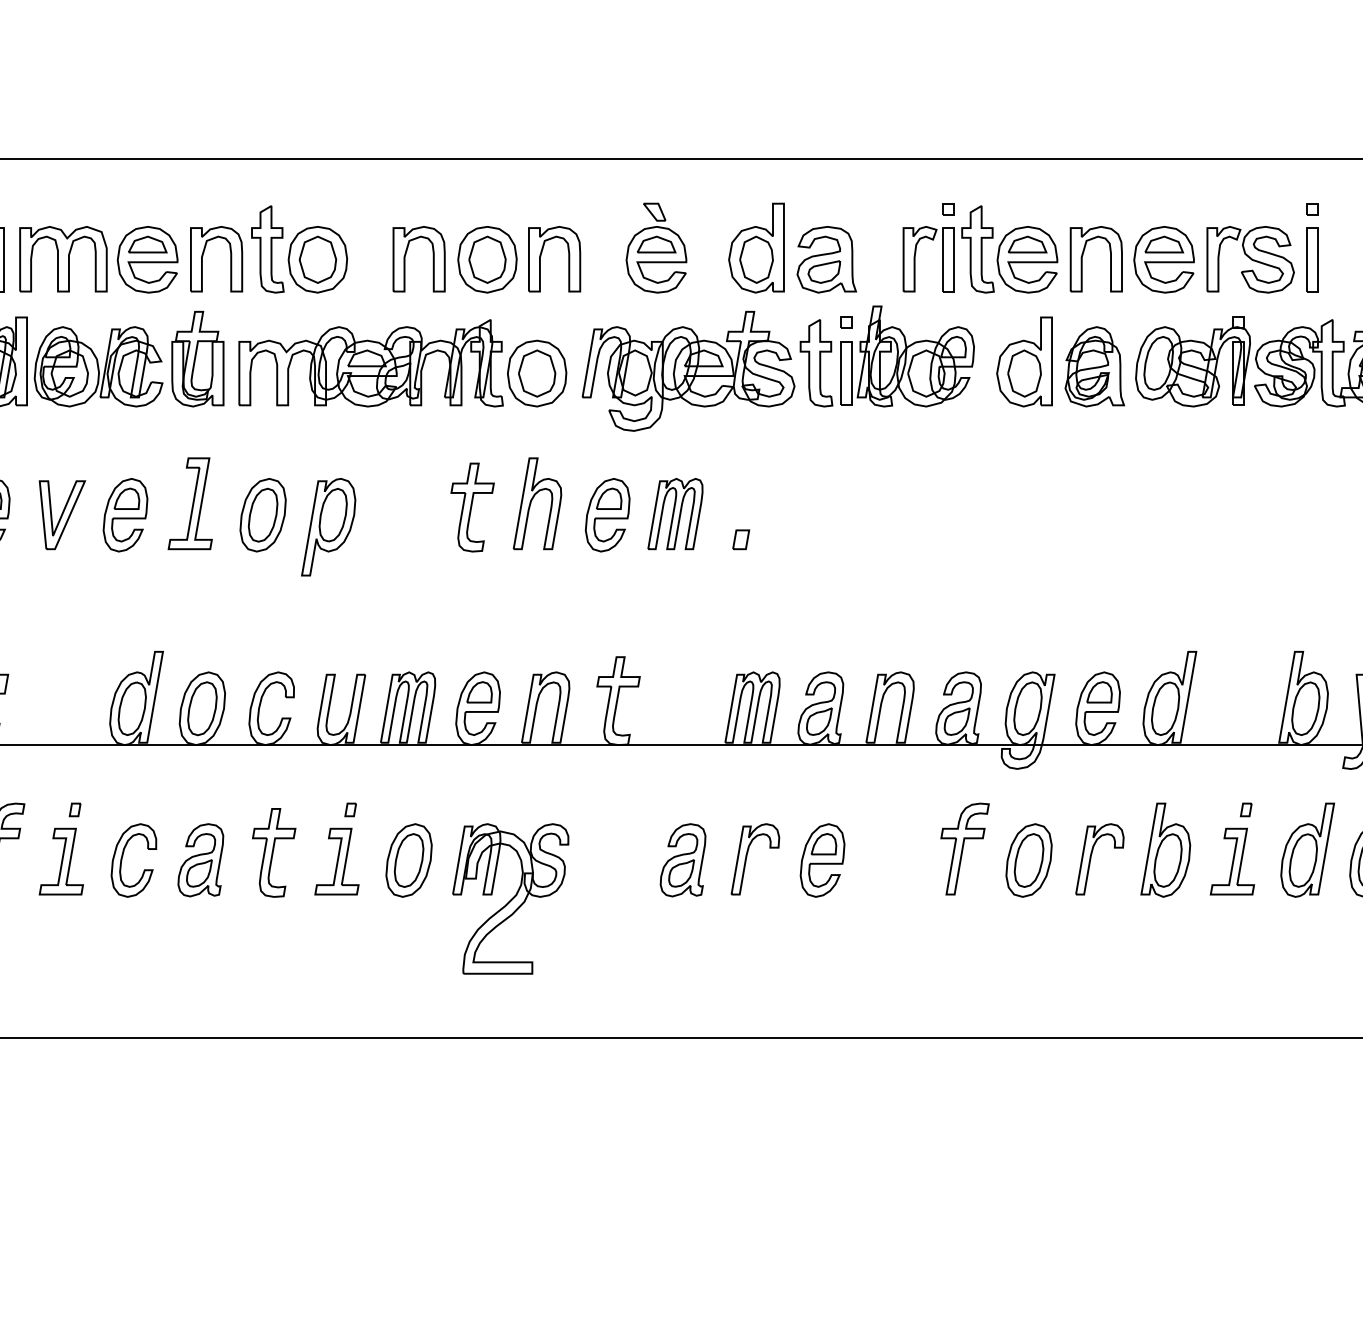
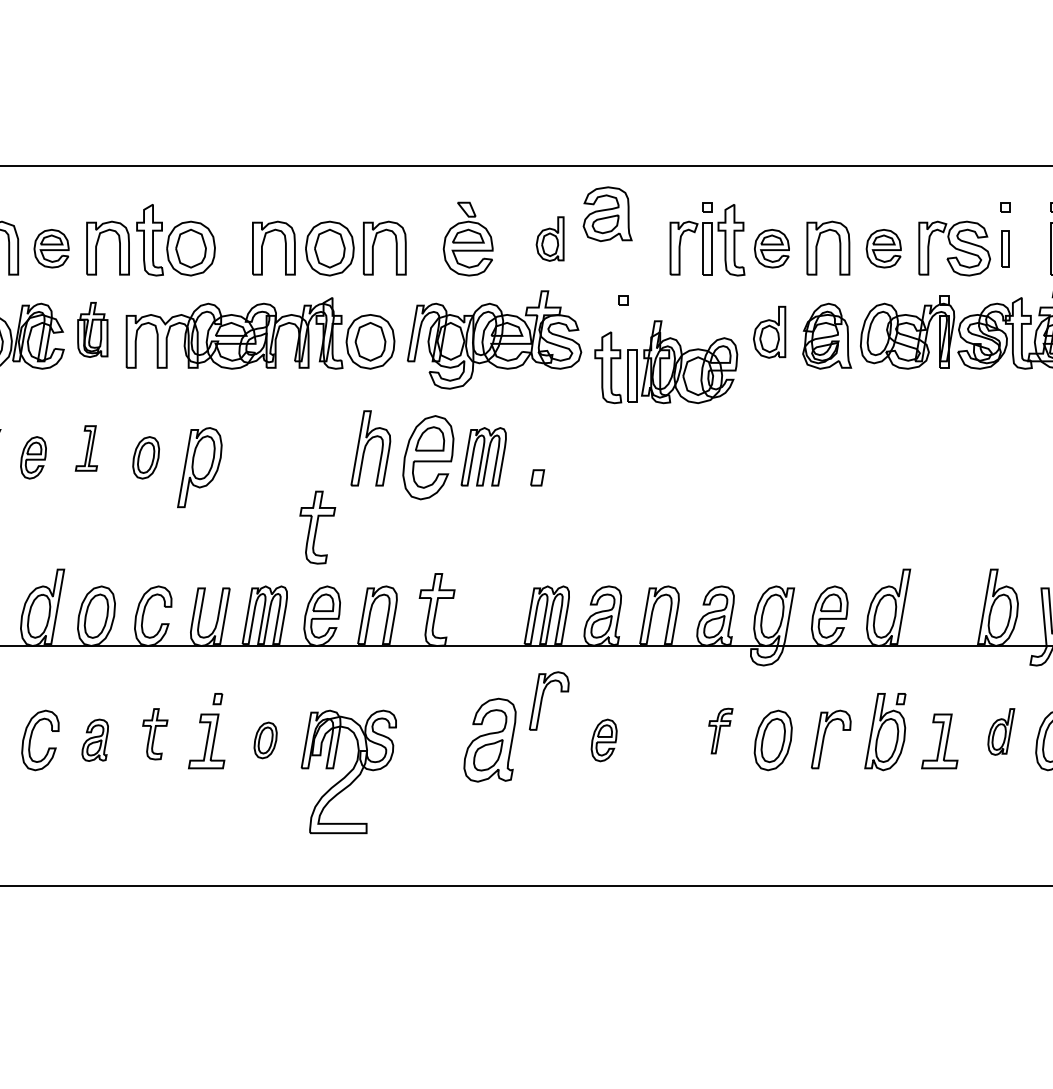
part: (756, 247) -> (550, 238), size x0.6
part: (147, 259) -> (51, 248), size x0.7
part: (826, 259) -> (607, 214), moved
part: (1027, 259) -> (771, 248), size x0.7
part: (1163, 259) -> (883, 248), size x0.7
part: (1312, 259) -> (1005, 248), size x0.7
part: (886, 356) -> (665, 362), moved
part: (197, 358) -> (92, 329), size x0.7
part: (1024, 361) -> (769, 331), size x0.7
part: (189, 503) -> (85, 448), size x0.6
part: (472, 507) -> (317, 527), moved
part: (125, 515) -> (33, 458), size x0.7
part: (262, 515) -> (145, 458), size x0.7
part: (607, 515) -> (428, 458), size x1.4
part: (1246, 809) -> (901, 698), moved
part: (964, 848) -> (720, 730), size x0.6
part: (1307, 849) -> (1001, 731), size x0.6
part: (274, 852) -> (155, 733), size x0.7
part: (747, 857) -> (542, 699), moved
part: (200, 860) -> (94, 740), size x0.7
part: (408, 860) -> (265, 740), size x0.6
part: (682, 860) -> (489, 740), size x1.4
part: (822, 860) -> (604, 740), size x0.7

